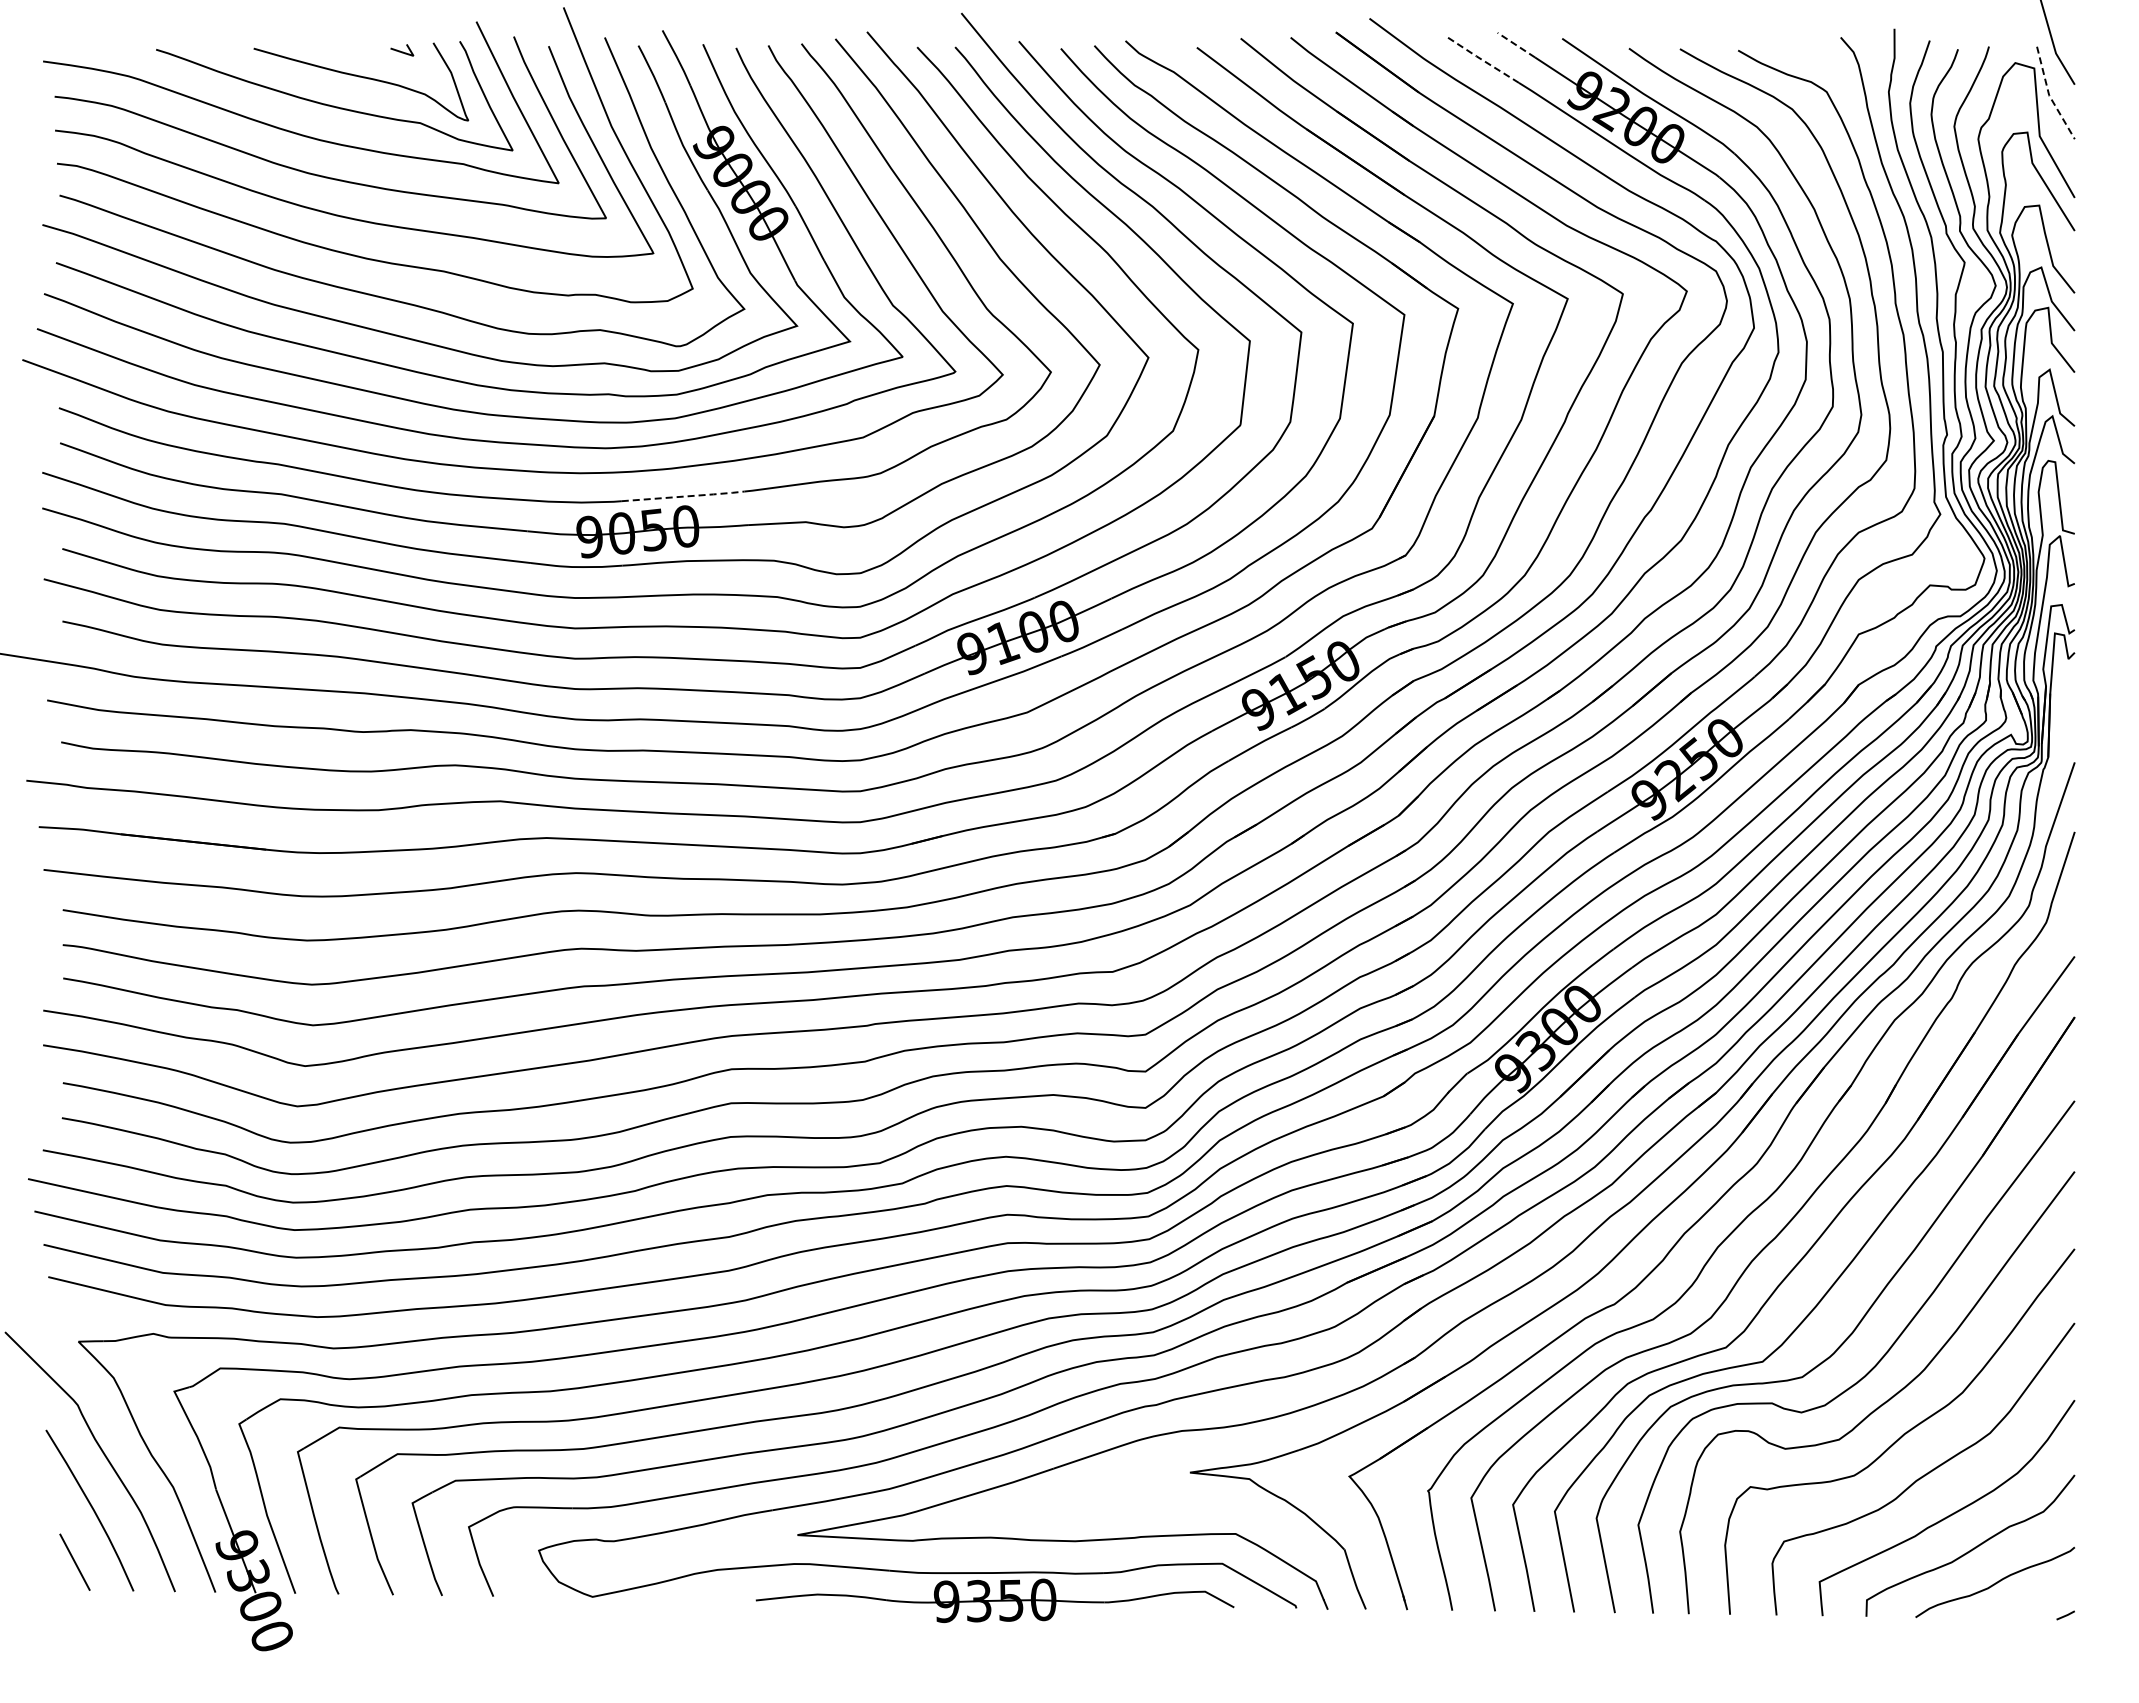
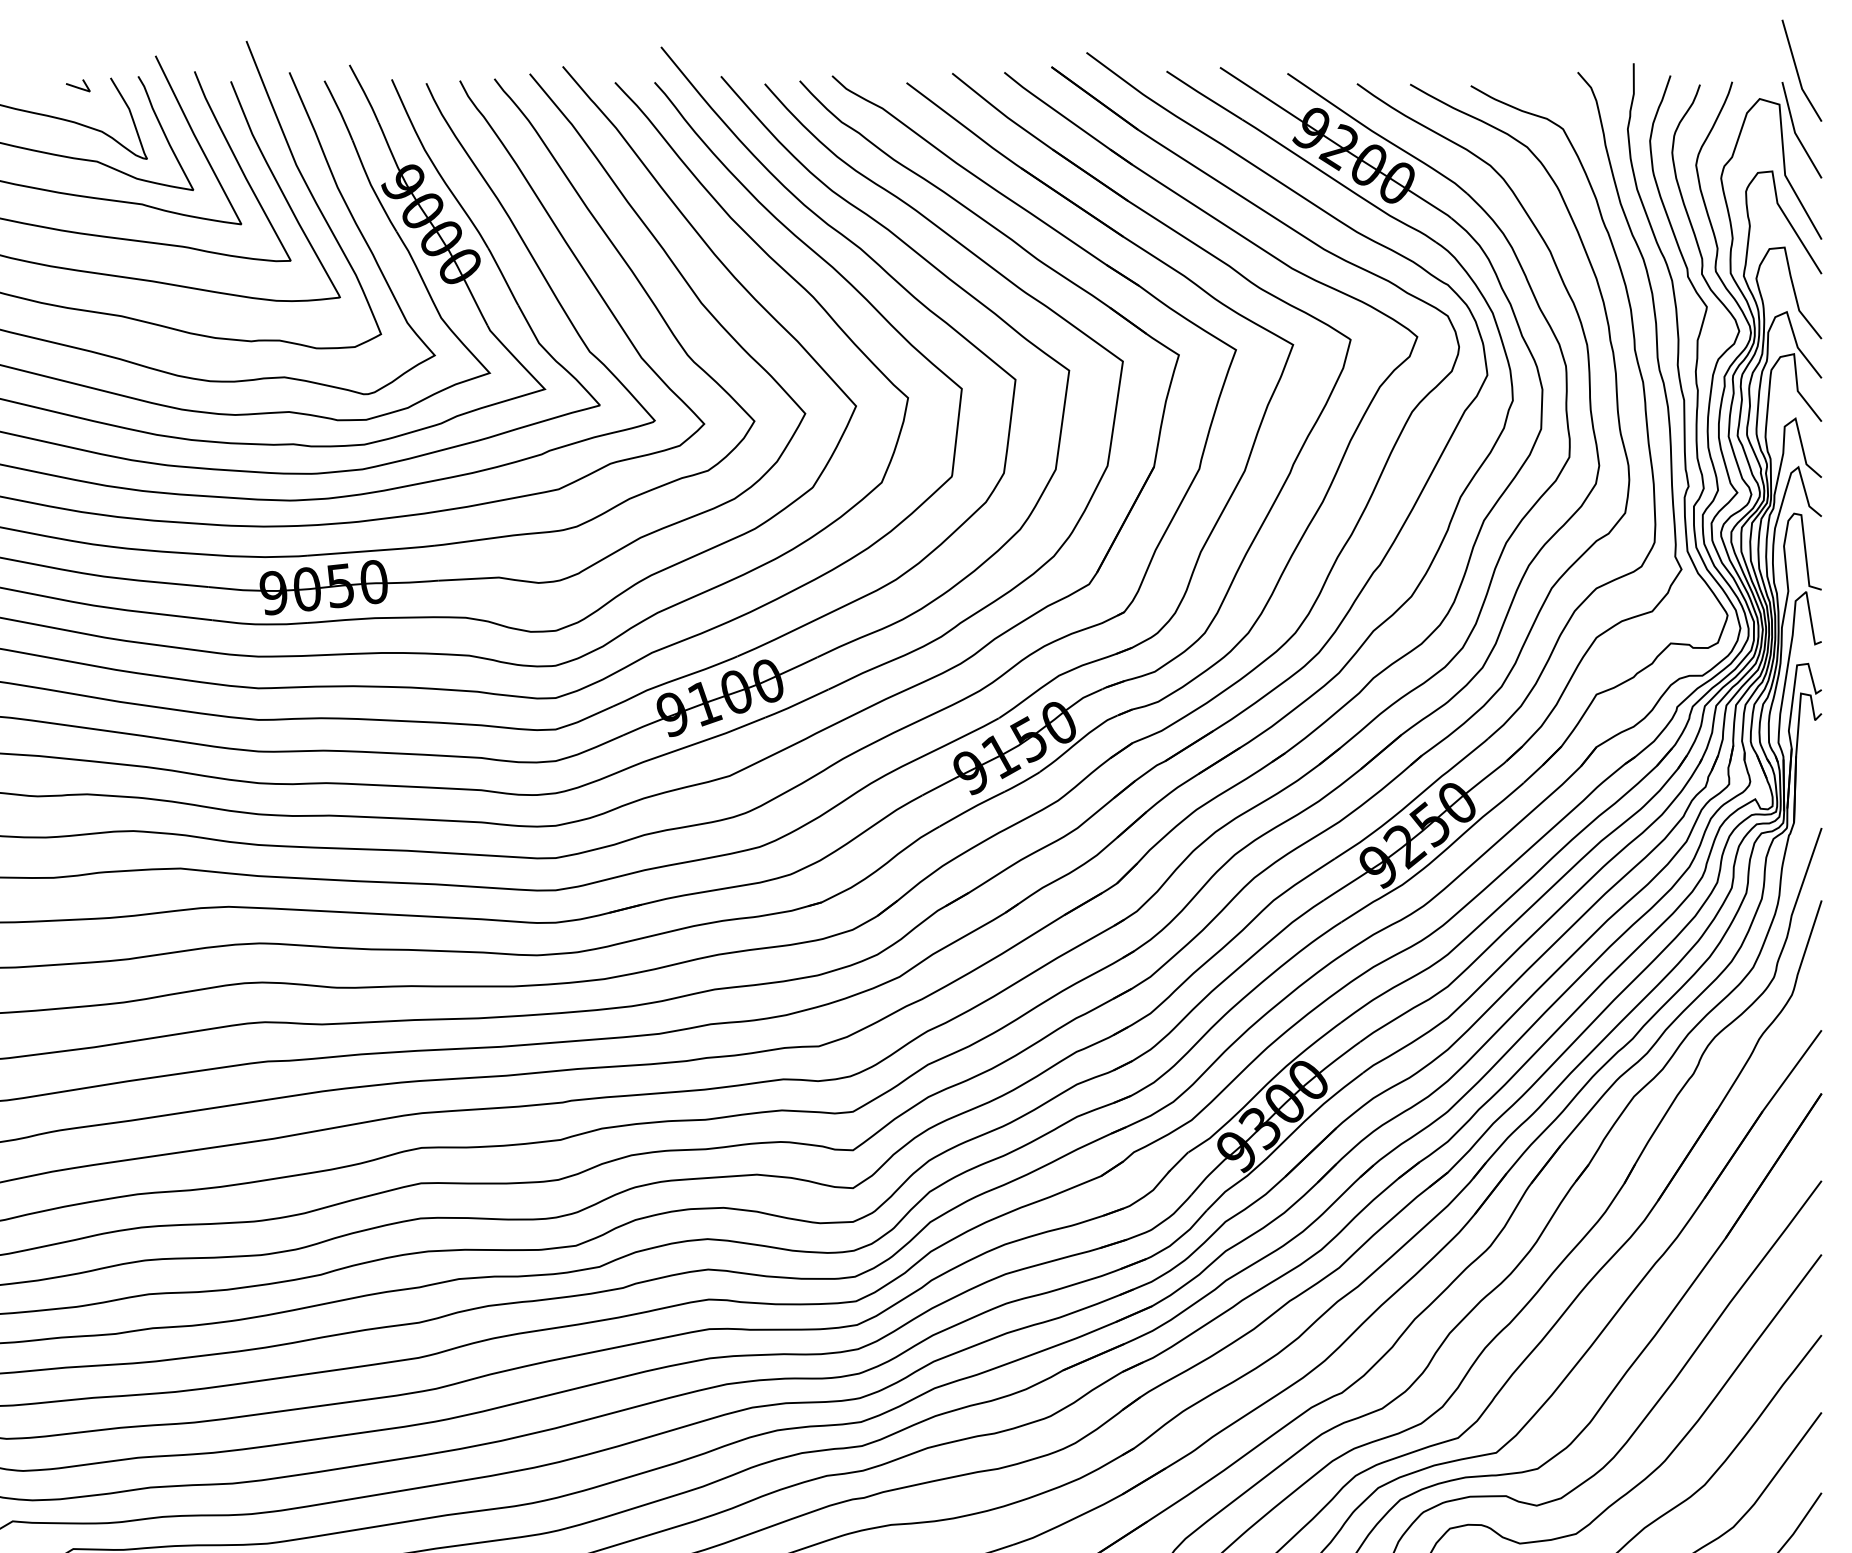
line: (1515, 44) -> (1238, 79), dashed -> solid
line: (1481, 59) -> (1203, 95), dashed -> solid
line: (2049, 95) -> (1795, 132), dashed -> solid
line: (684, 496) -> (372, 550), dashed -> solid

